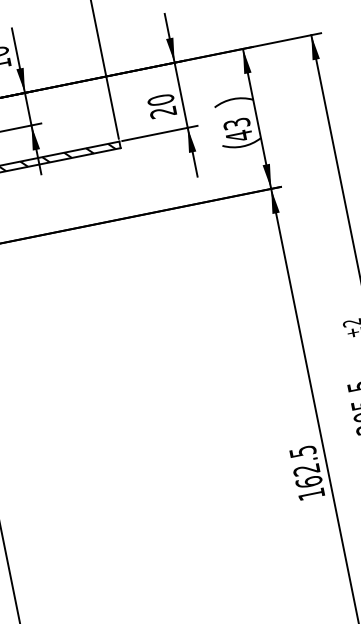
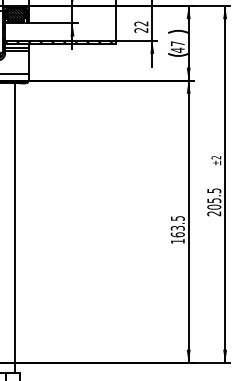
text: (161, 99) -> (141, 23), 20 -> 22
text: (236, 123) -> (177, 43), 43 -> 47
text: (307, 468) -> (178, 227), 162.5 -> 163.5

